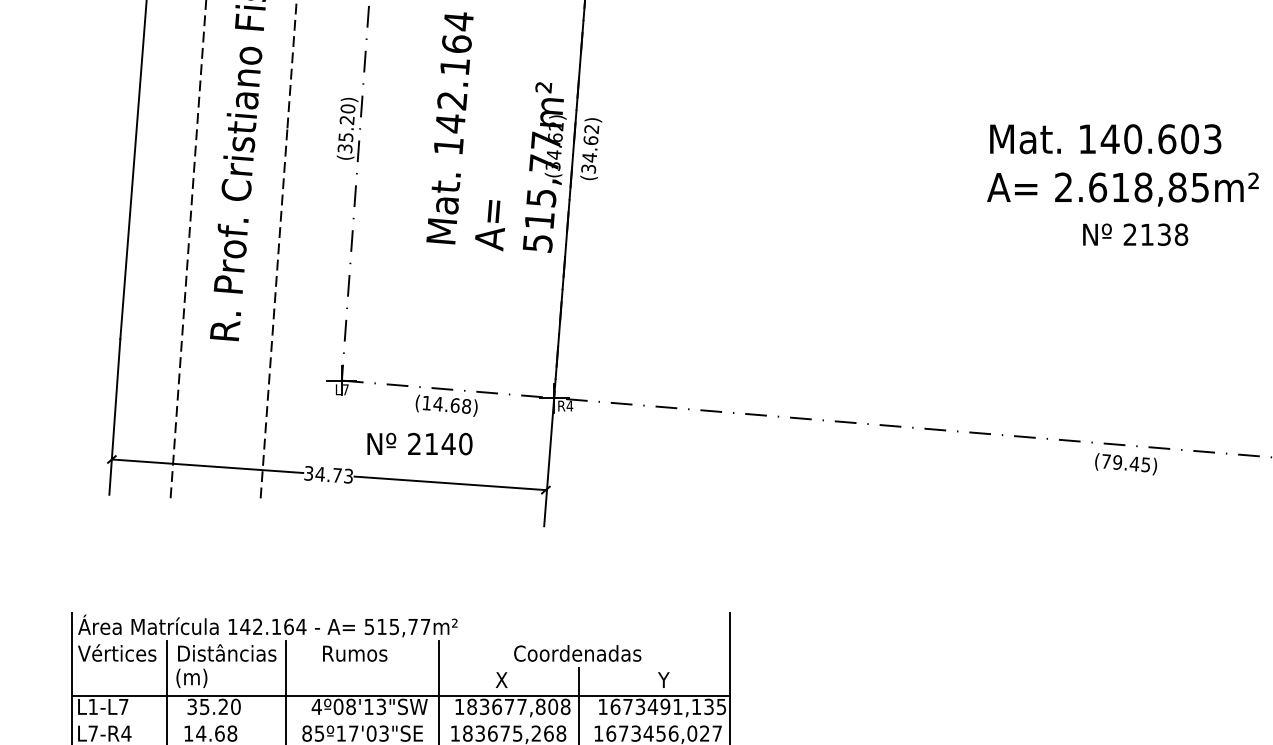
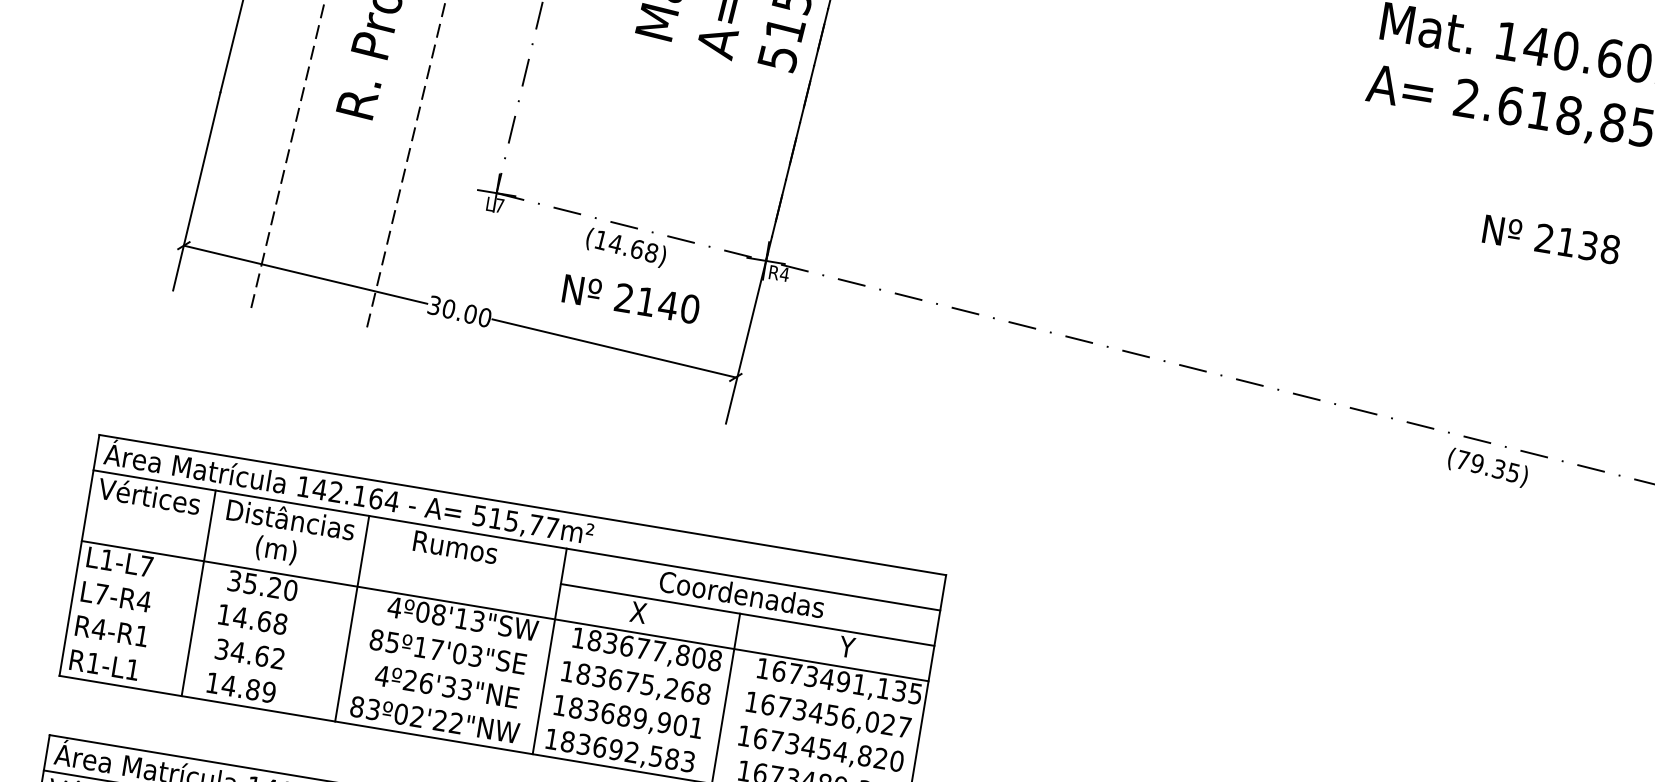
text: (1135, 234) -> (1551, 239), moved
text: (419, 443) -> (630, 298), moved
text: (1134, 463) -> (1498, 468), (79.45) -> (79.35)
text: (334, 474) -> (467, 312), 34.73 -> 30.00
line: (400, 613) -> (522, 505), added
line: (400, 640) -> (516, 540), added
line: (584, 668) -> (747, 615), added
text: (191, 677) -> (275, 549), moved

